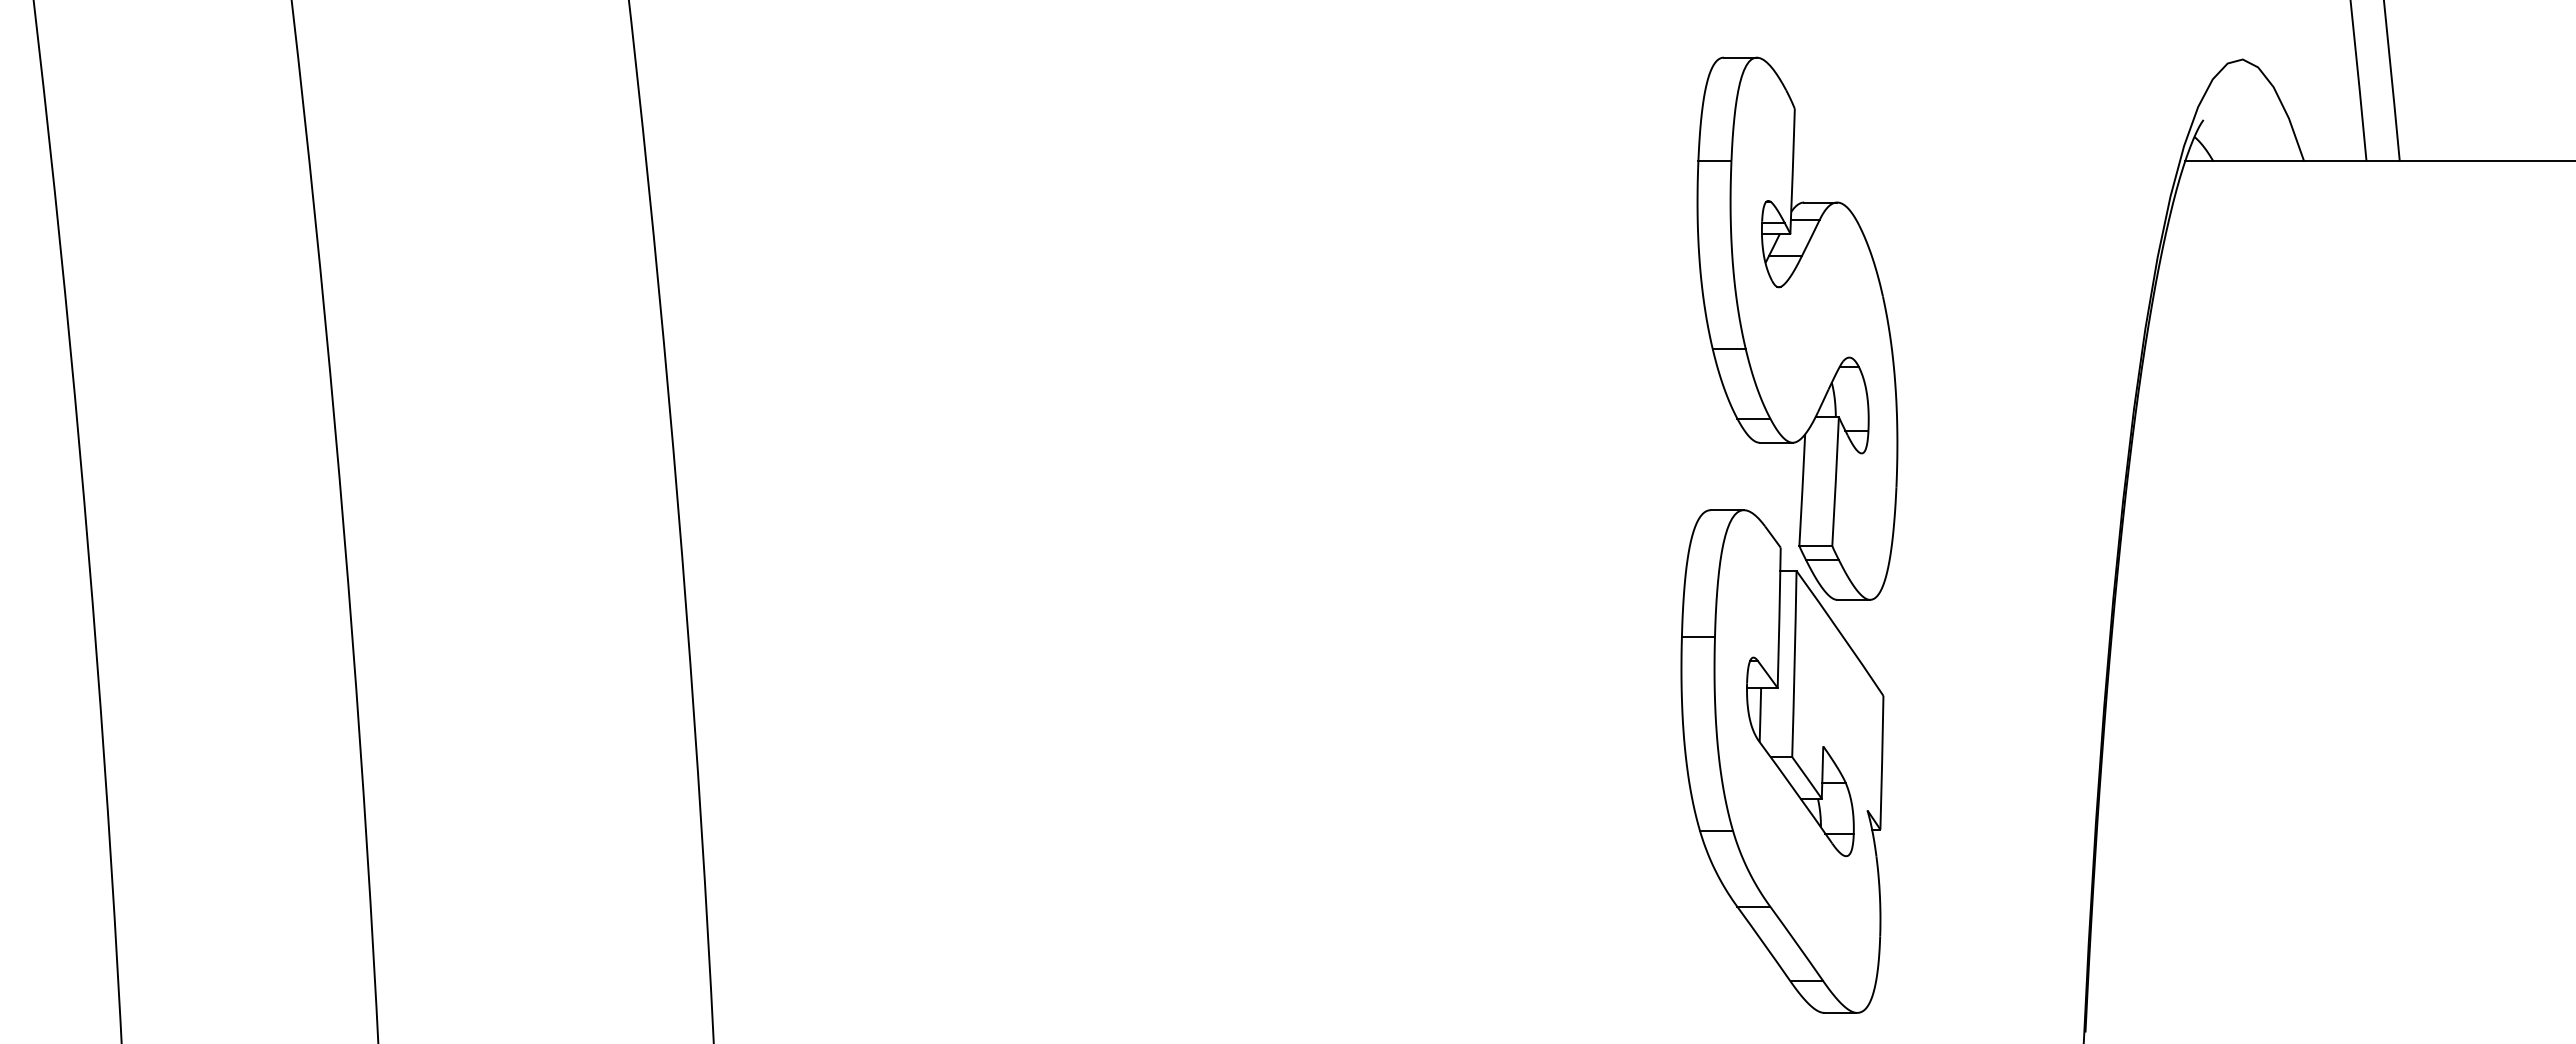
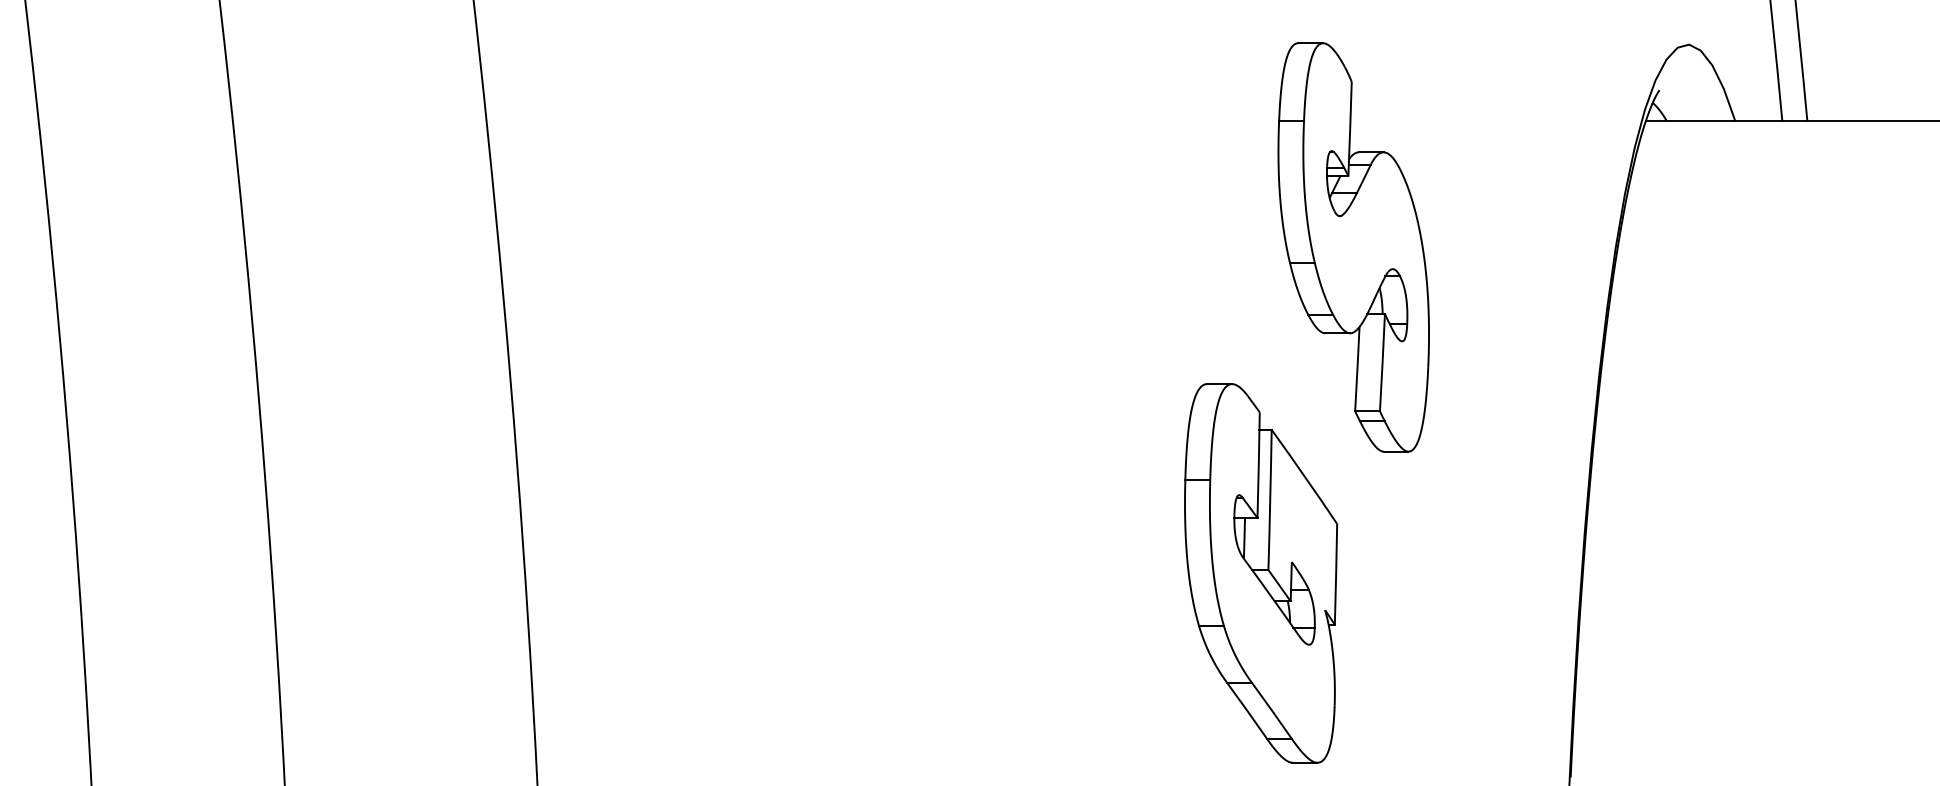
part: (1782, 761) -> (1261, 573), moved

